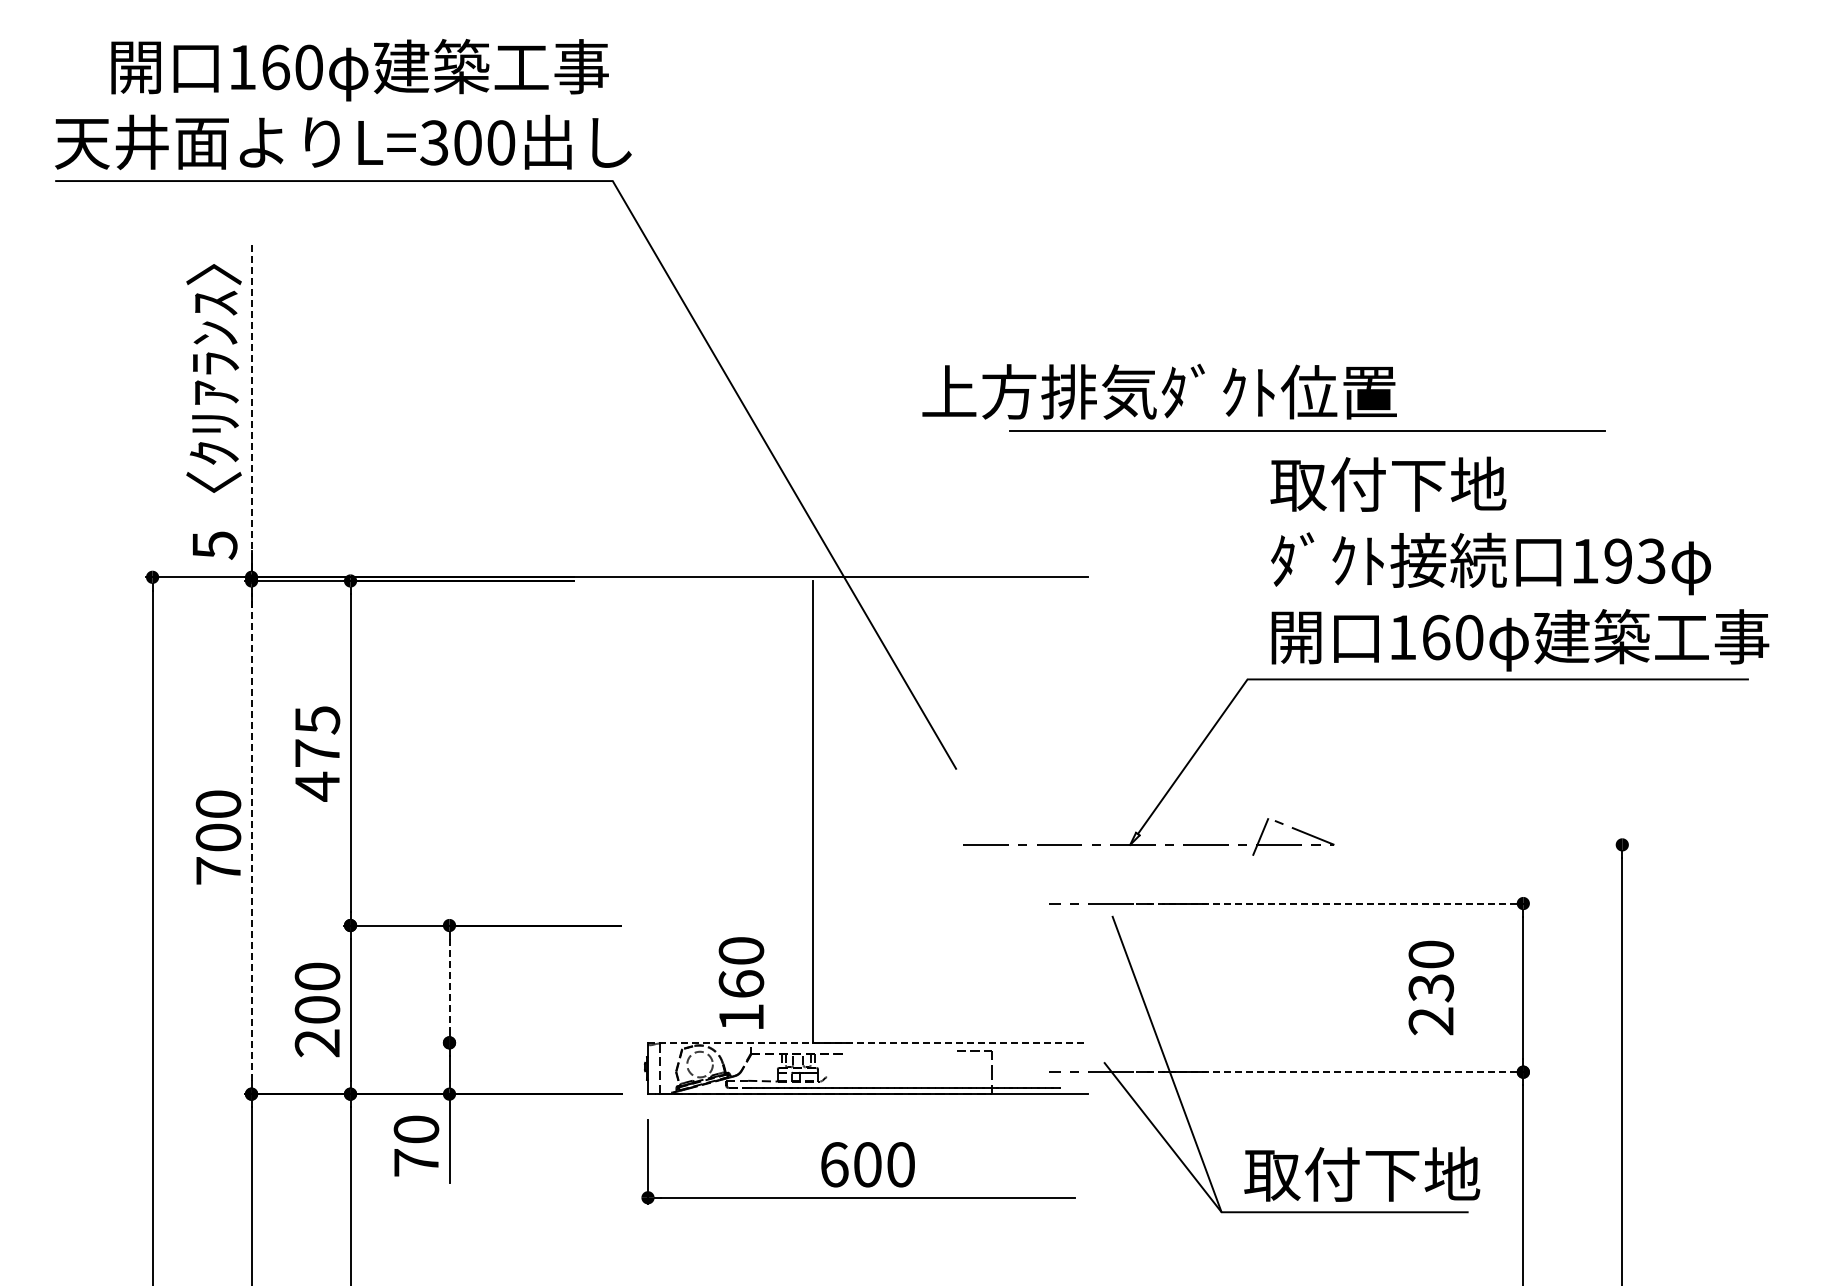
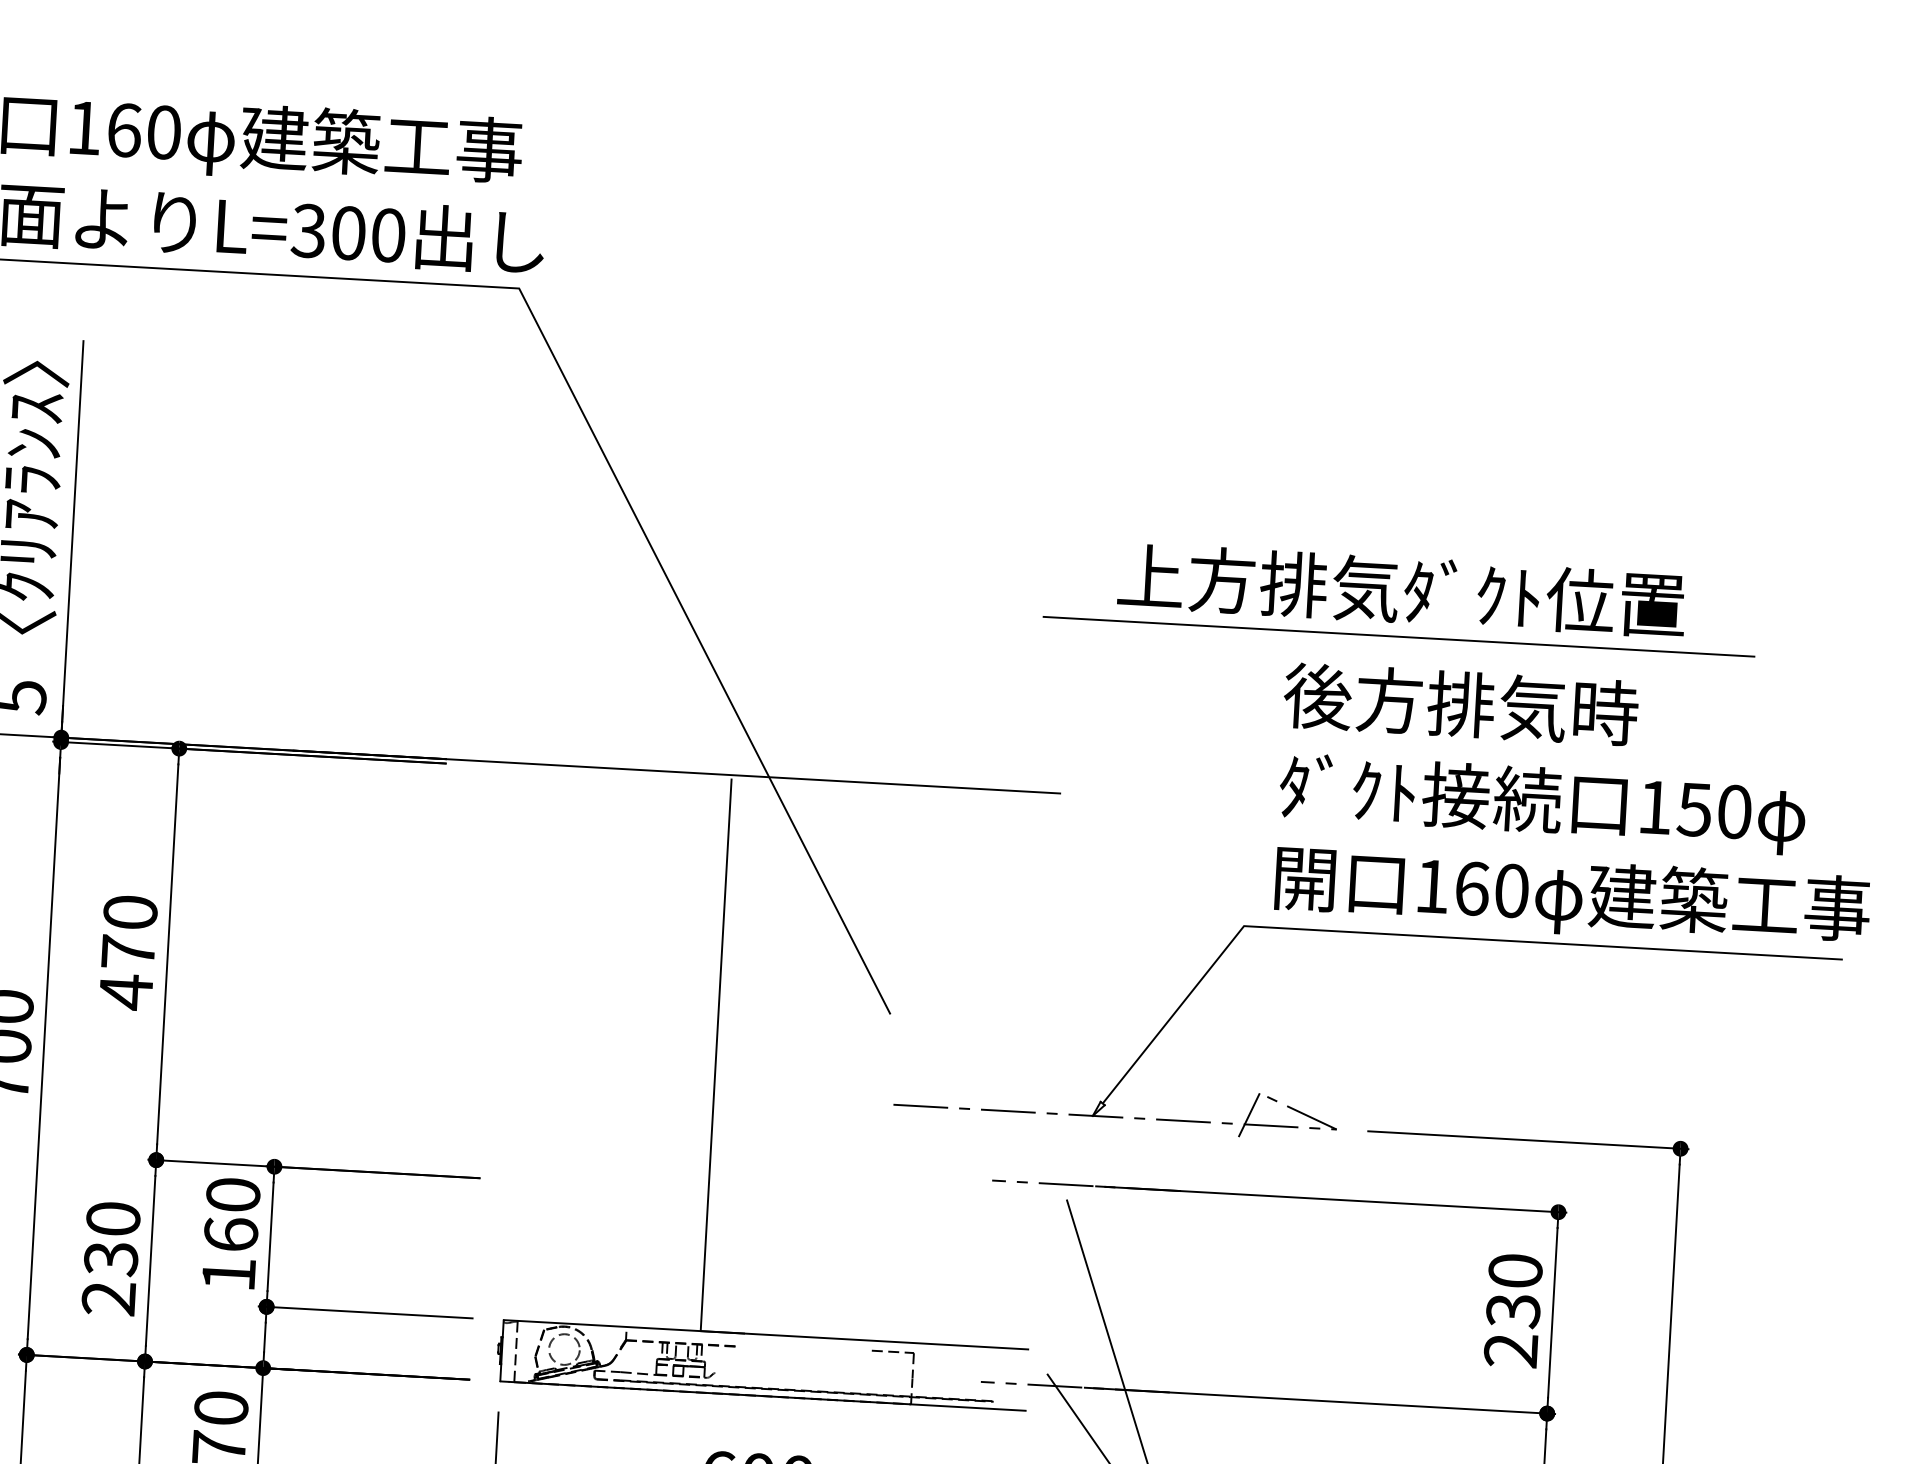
text: (1159, 391) -> (1401, 589), moved
line: (251, 411) -> (72, 539), dashed -> solid
line: (1307, 430) -> (1399, 636), moved
text: (1418, 483) -> (1461, 703), 取付下地 -> 後方排気時
text: (1634, 560) -> (1714, 809), 193 -> 150
text: (317, 720) -> (130, 913), 475 -> 470
line: (251, 837) -> (43, 1048), dashed -> solid
line: (1494, 844) -> (1527, 1139), added
line: (1333, 903) -> (1331, 1199), dashed -> solid
text: (741, 982) -> (231, 1232), moved
line: (449, 984) -> (270, 1237), dashed -> solid
text: (1430, 987) -> (1512, 1310), moved
text: (317, 1010) -> (111, 1259), 200 -> 230
line: (531, 1042) -> (364, 1311), added
line: (868, 1042) -> (767, 1334), dashed -> solid
line: (1333, 1072) -> (1320, 1401), dashed -> solid

